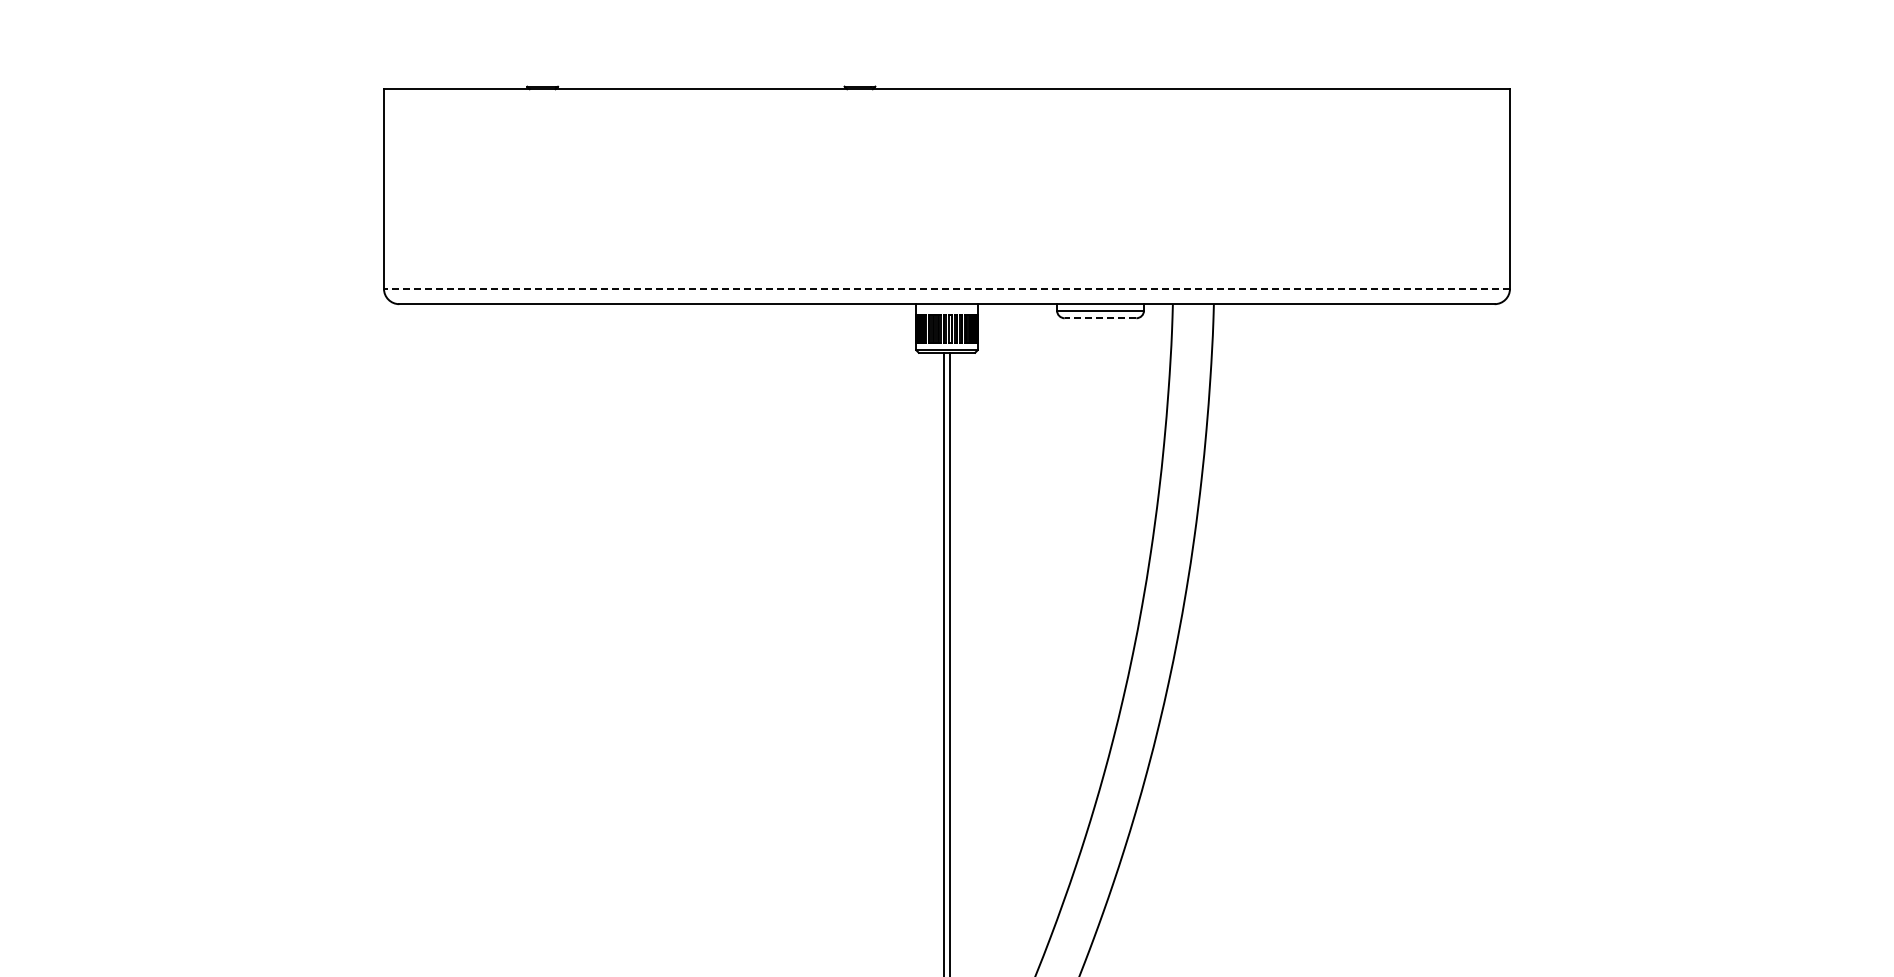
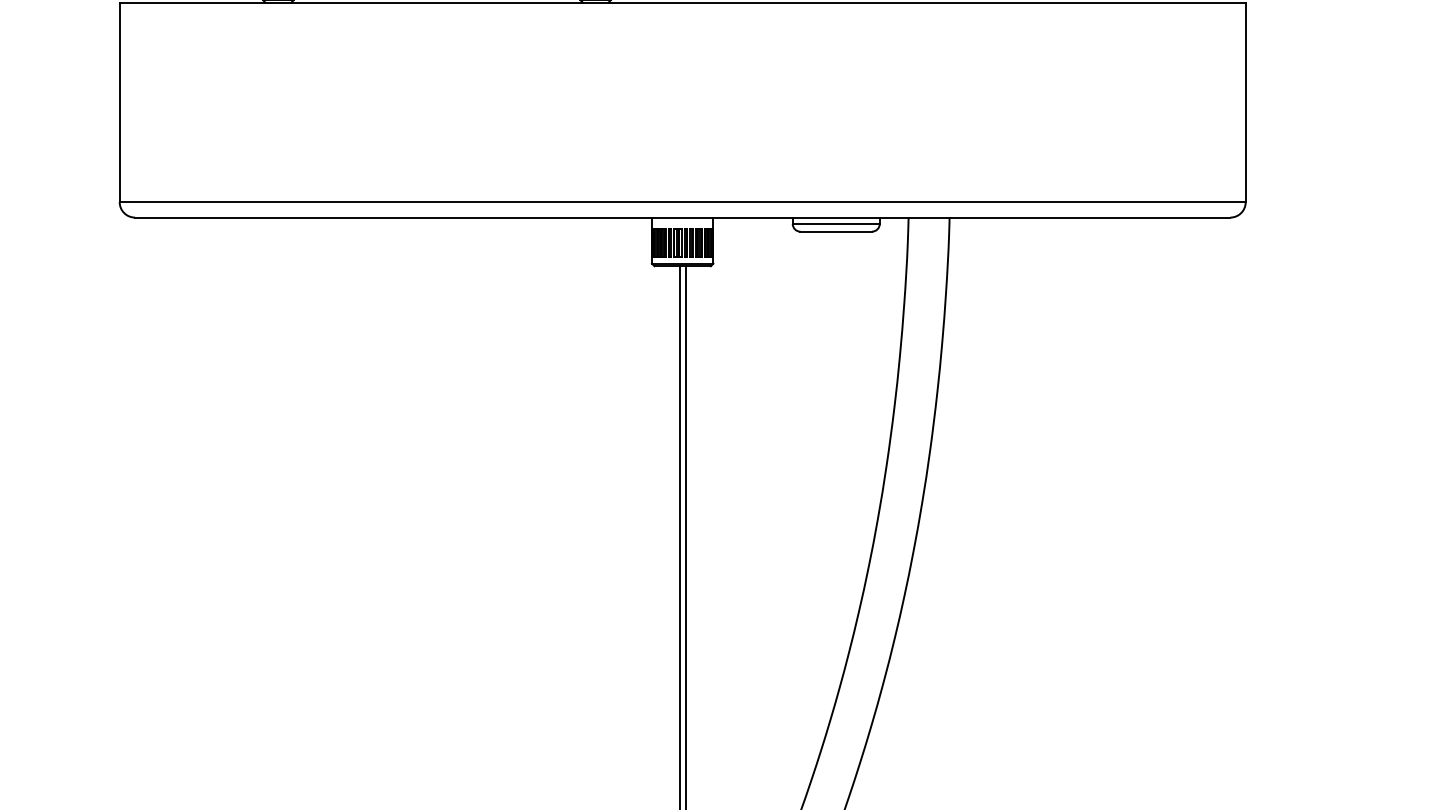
line: (946, 288) -> (682, 201), dashed -> solid
line: (1100, 318) -> (836, 231), dashed -> solid

